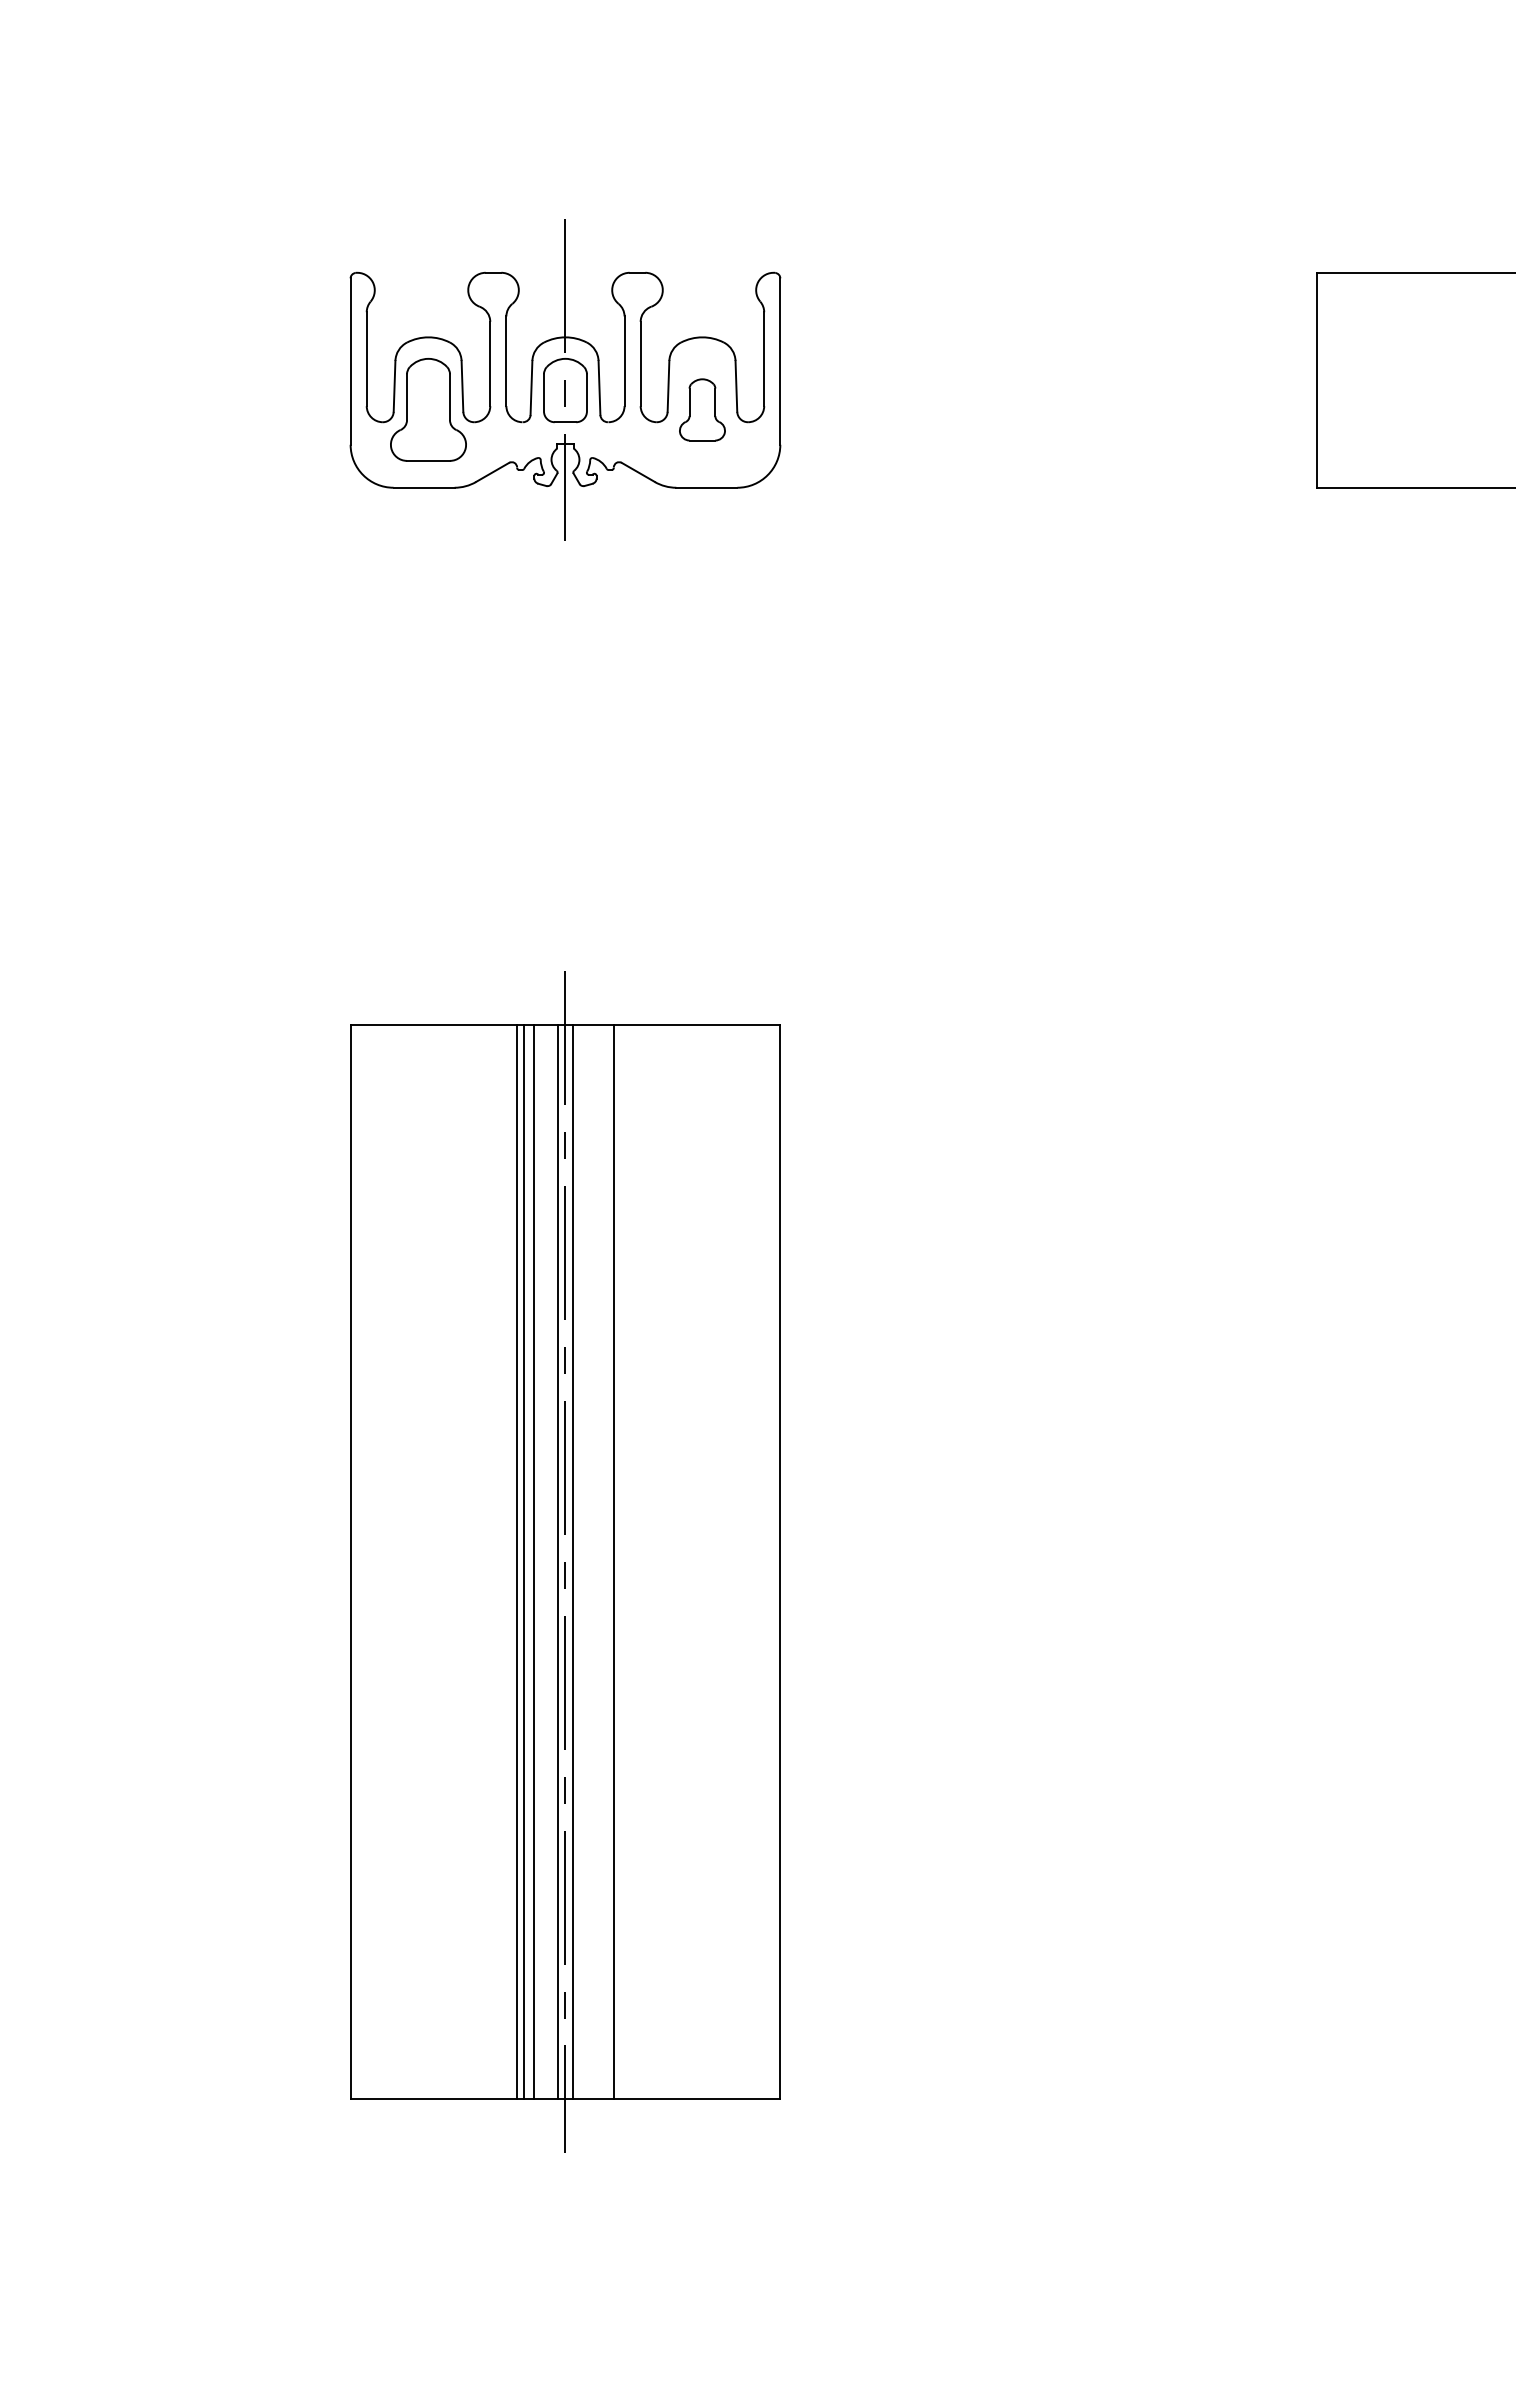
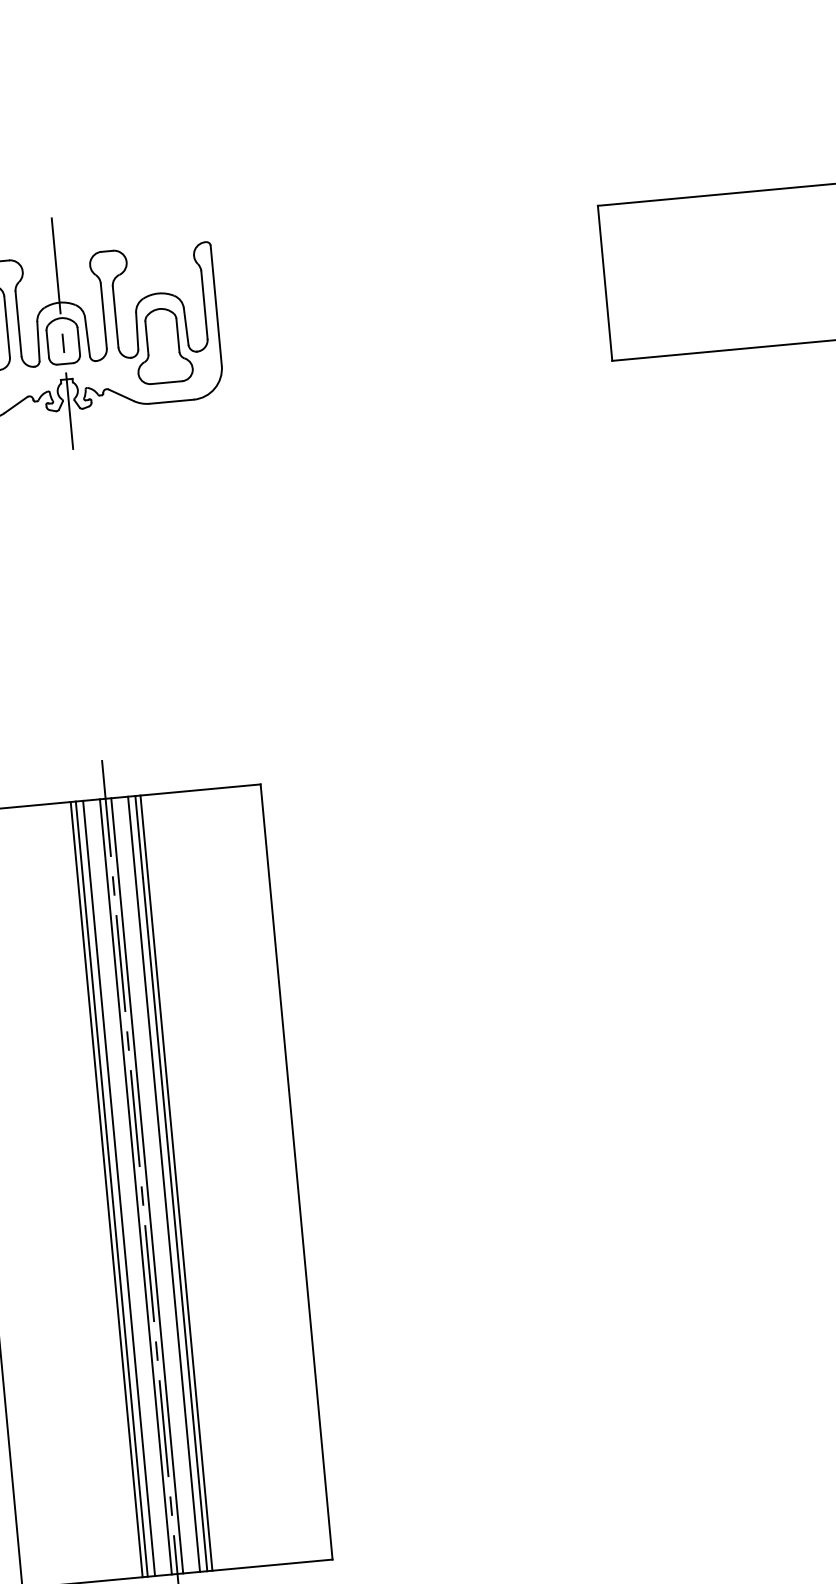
part: (702, 409) -> (163, 345), size x1.67
line: (596, 1561) -> (163, 1183), added
line: (606, 1561) -> (171, 1183), added

